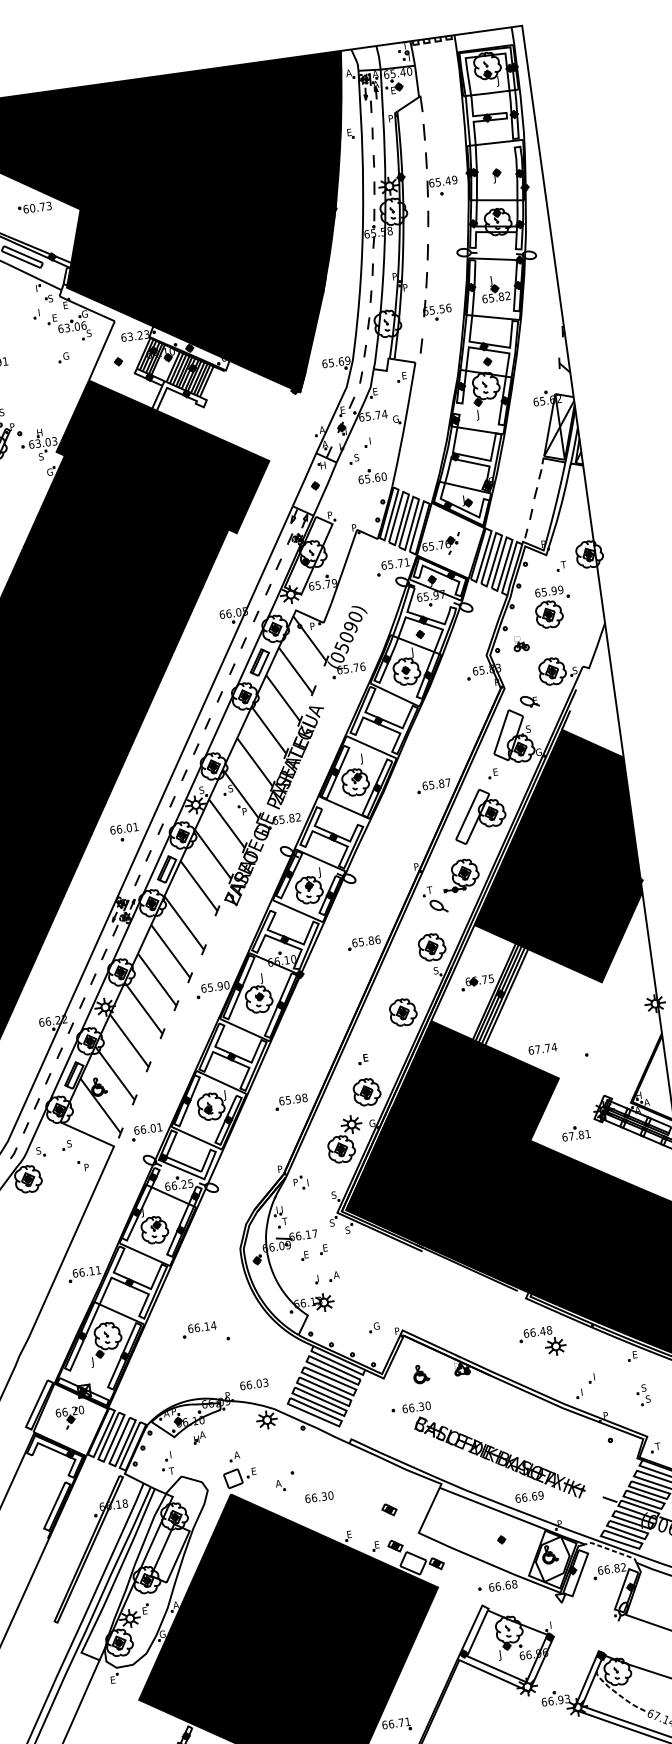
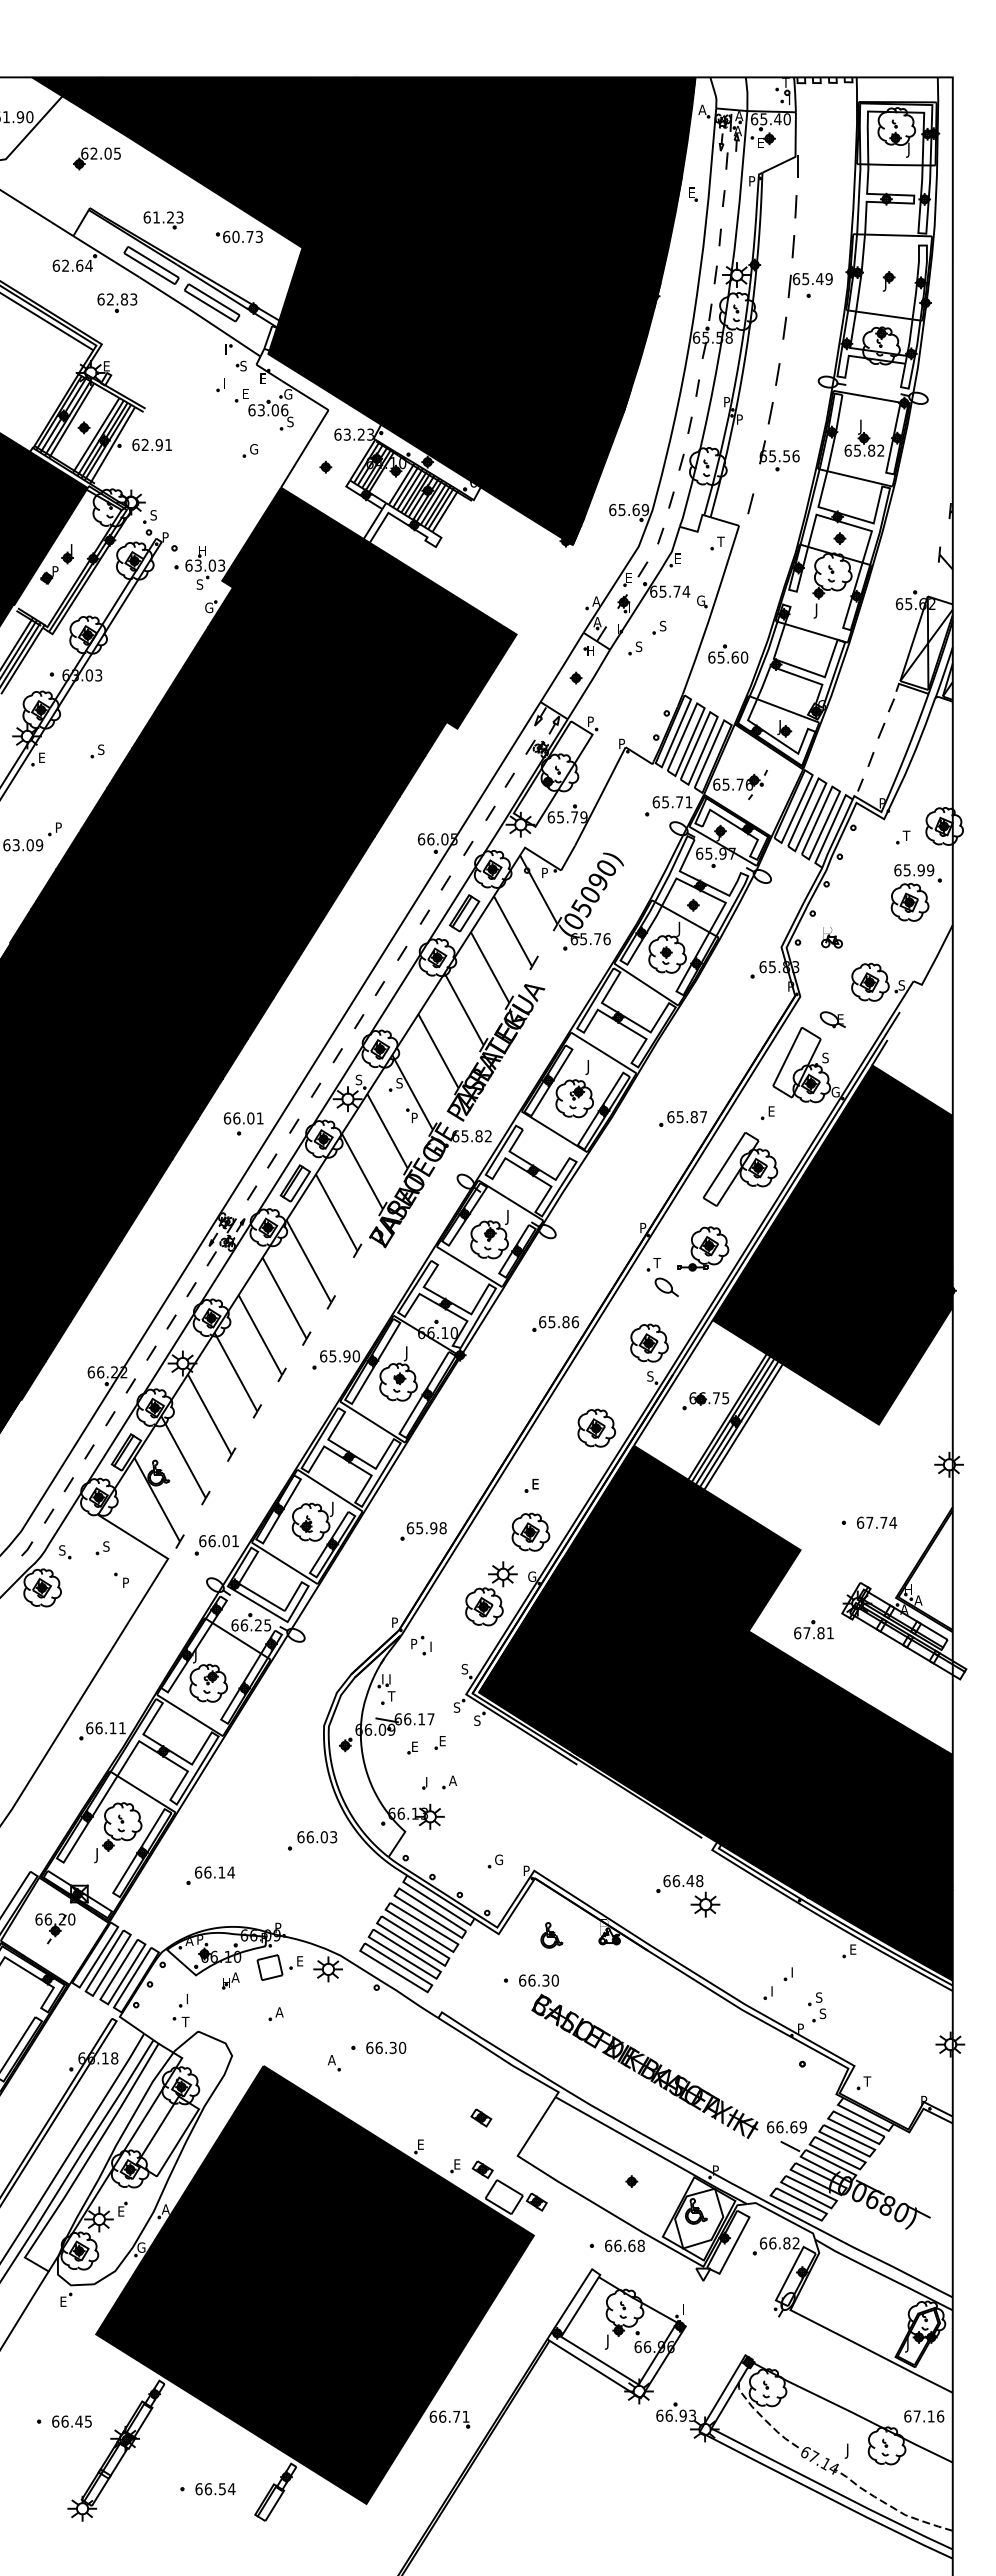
text: (403, 375) -> (720, 541), E -> T
text: (371, 440) -> (663, 625), I -> S
part: (372, 475) -> (728, 653), moved
part: (552, 607) -> (915, 892), moved
text: (543, 1048) -> (877, 1522), moved
part: (199, 1329) -> (210, 1875), moved
part: (543, 1342) -> (688, 1896), moved
text: (254, 1384) -> (317, 1837), moved
part: (643, 1395) -> (817, 2007), moved
part: (240, 1477) -> (279, 1967), moved
text: (319, 1496) -> (386, 2047), moved
text: (529, 1497) -> (786, 2127), moved
line: (612, 1550) -> (783, 2217), dashed -> solid

